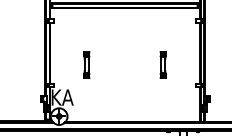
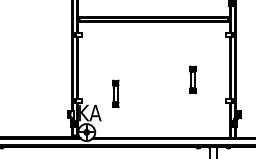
part: (86, 64) -> (115, 93), moved

